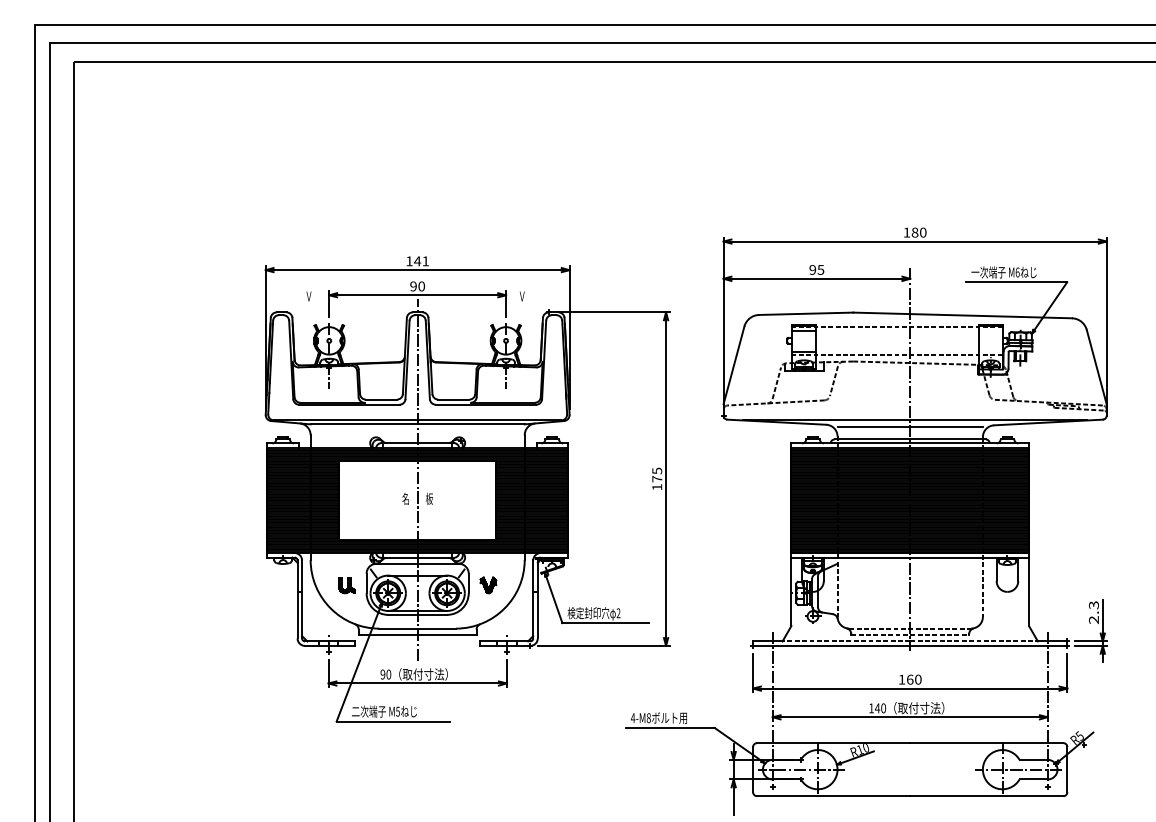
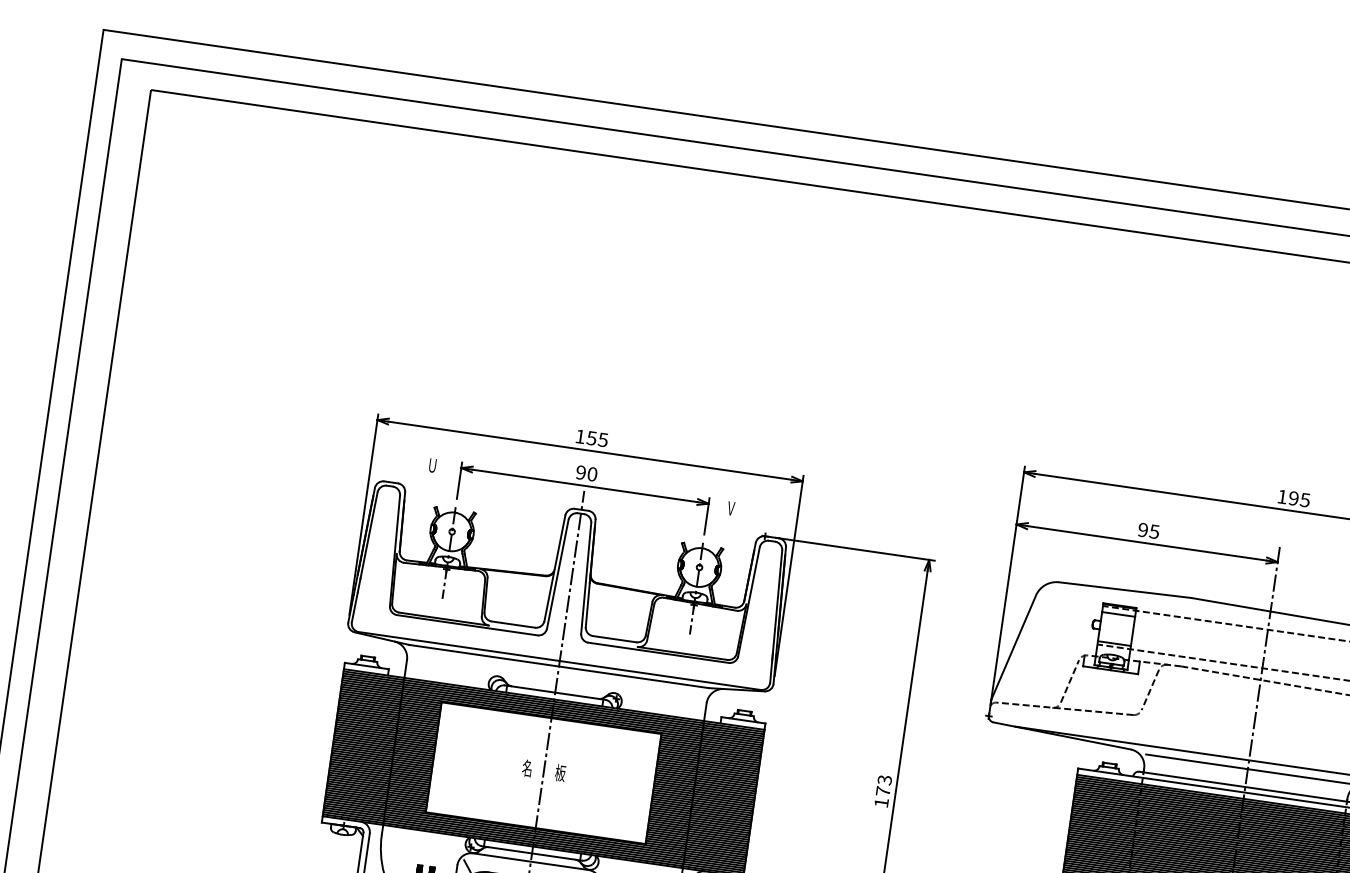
text: (918, 232) -> (1298, 498), 180 -> 195
text: (421, 261) -> (597, 439), 141 -> 155
text: (308, 297) -> (431, 466), Ｖ -> Ｕ
text: (656, 470) -> (883, 779), 175 -> 173

